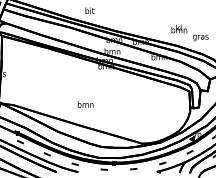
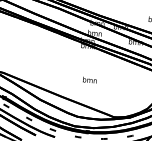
text: (85, 104) -> (89, 80), moved

